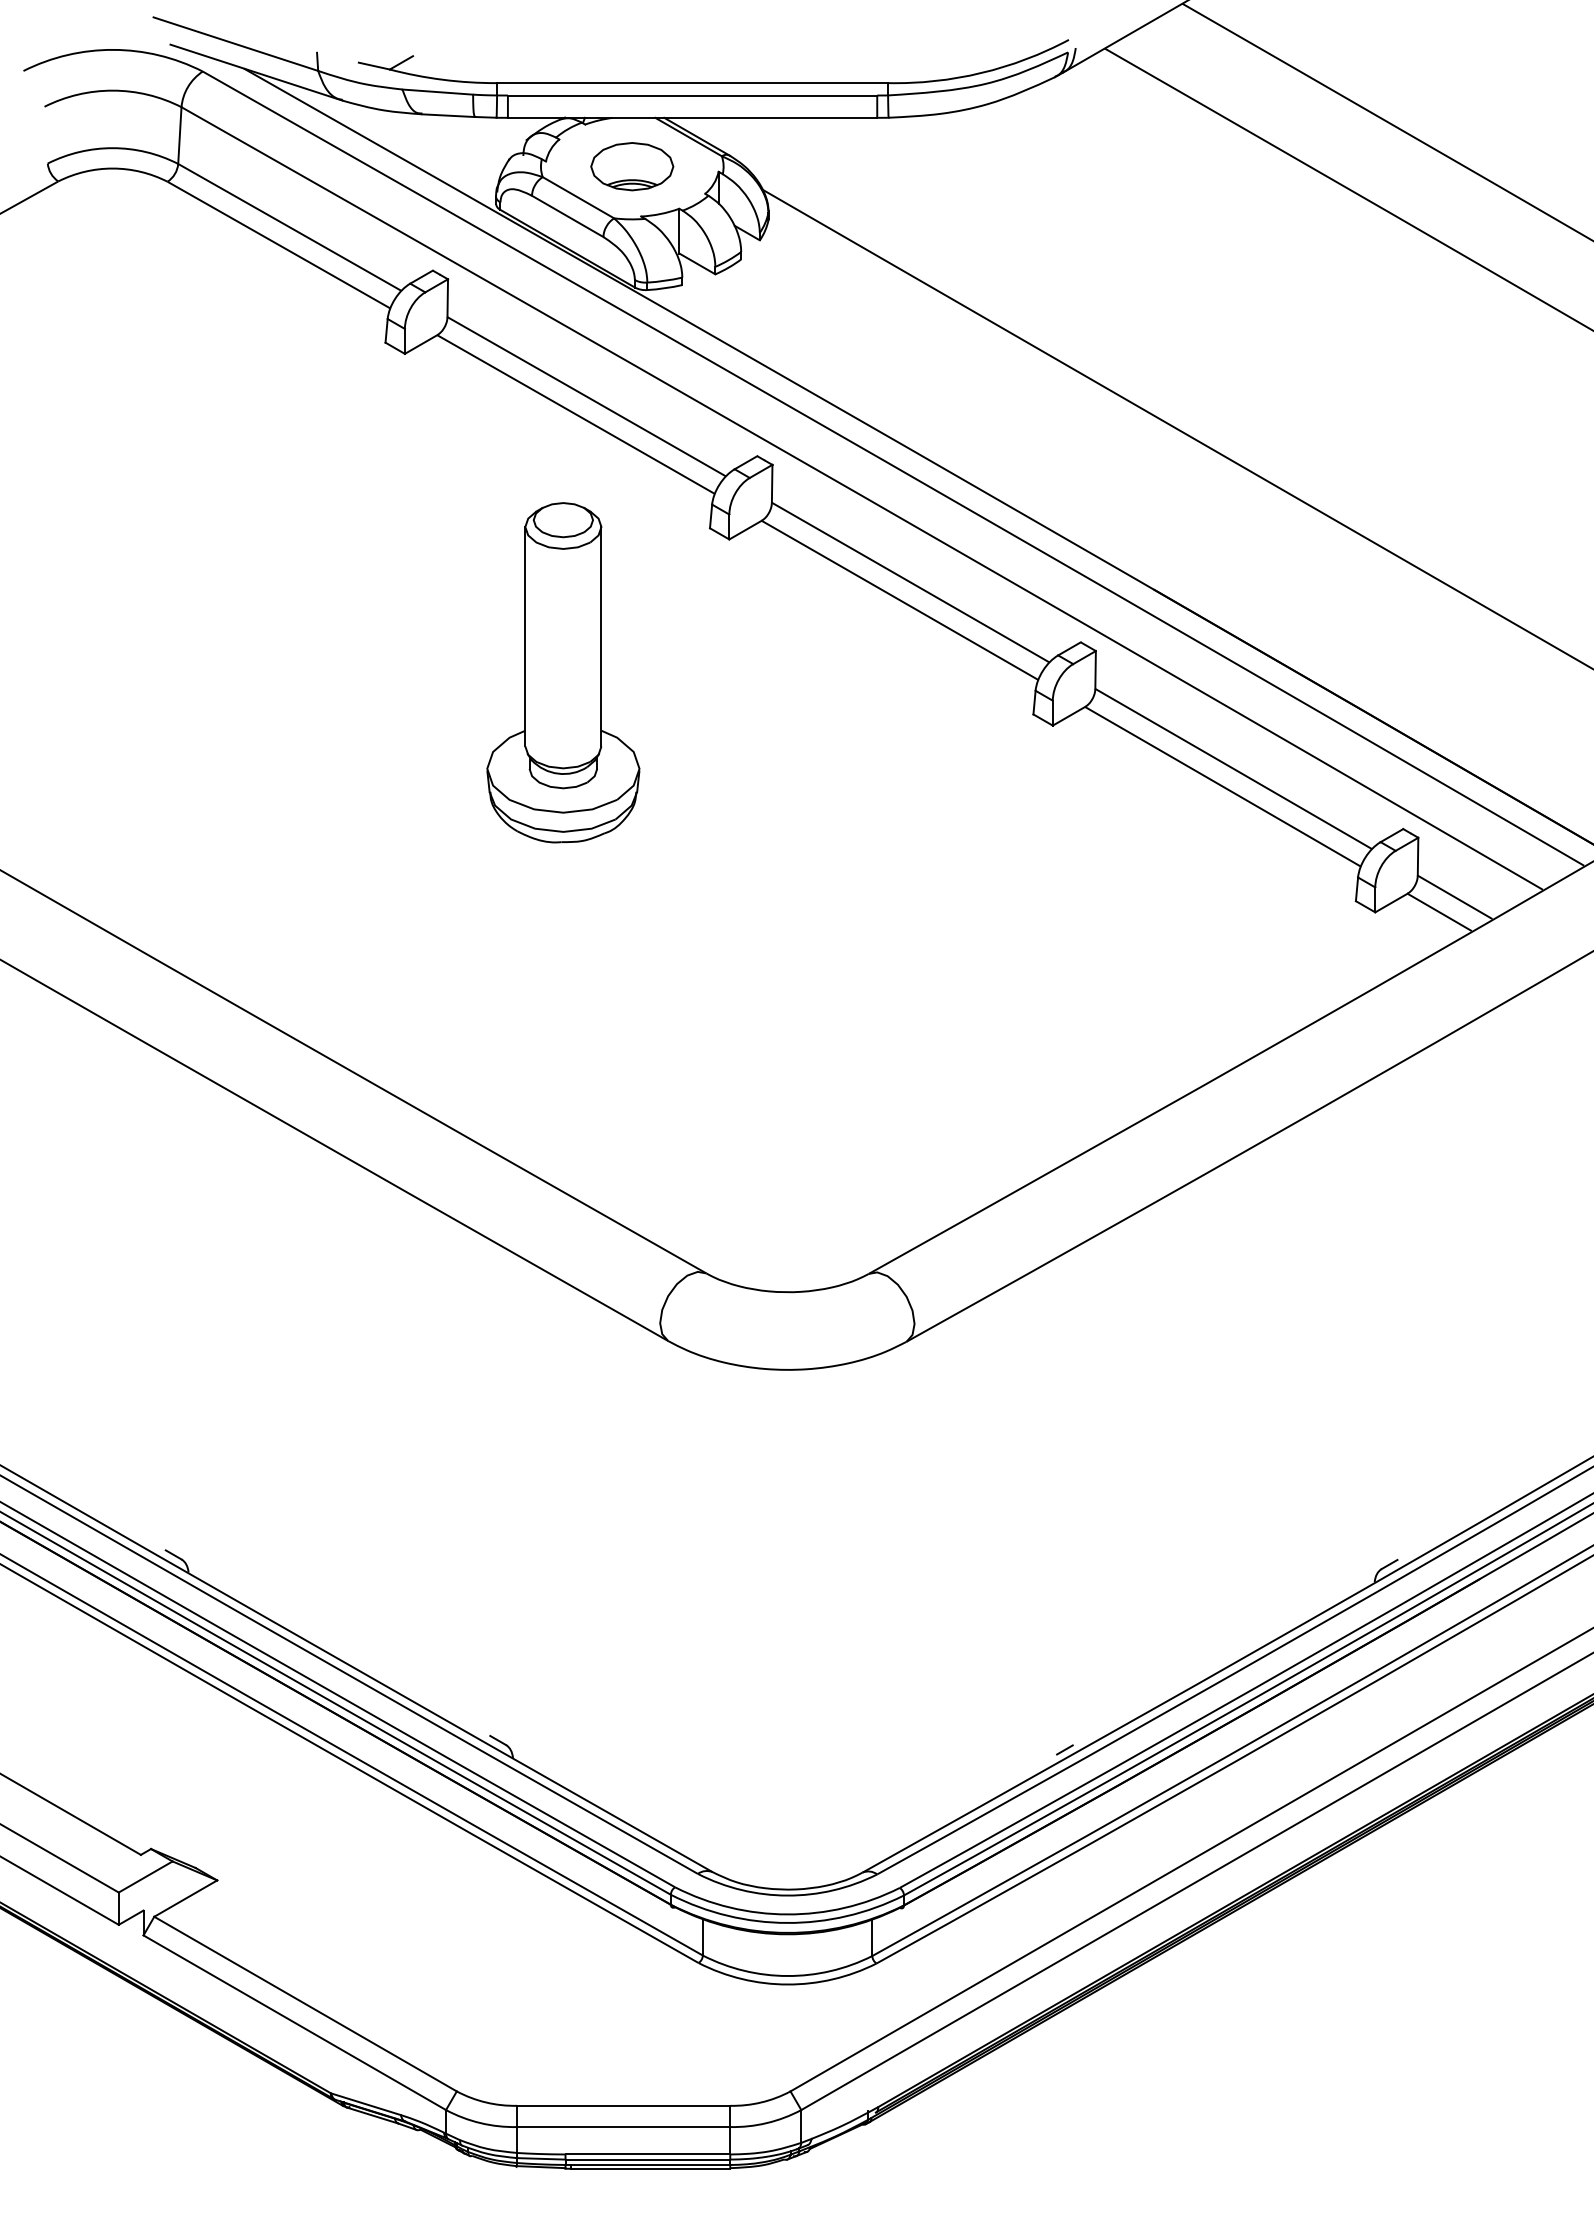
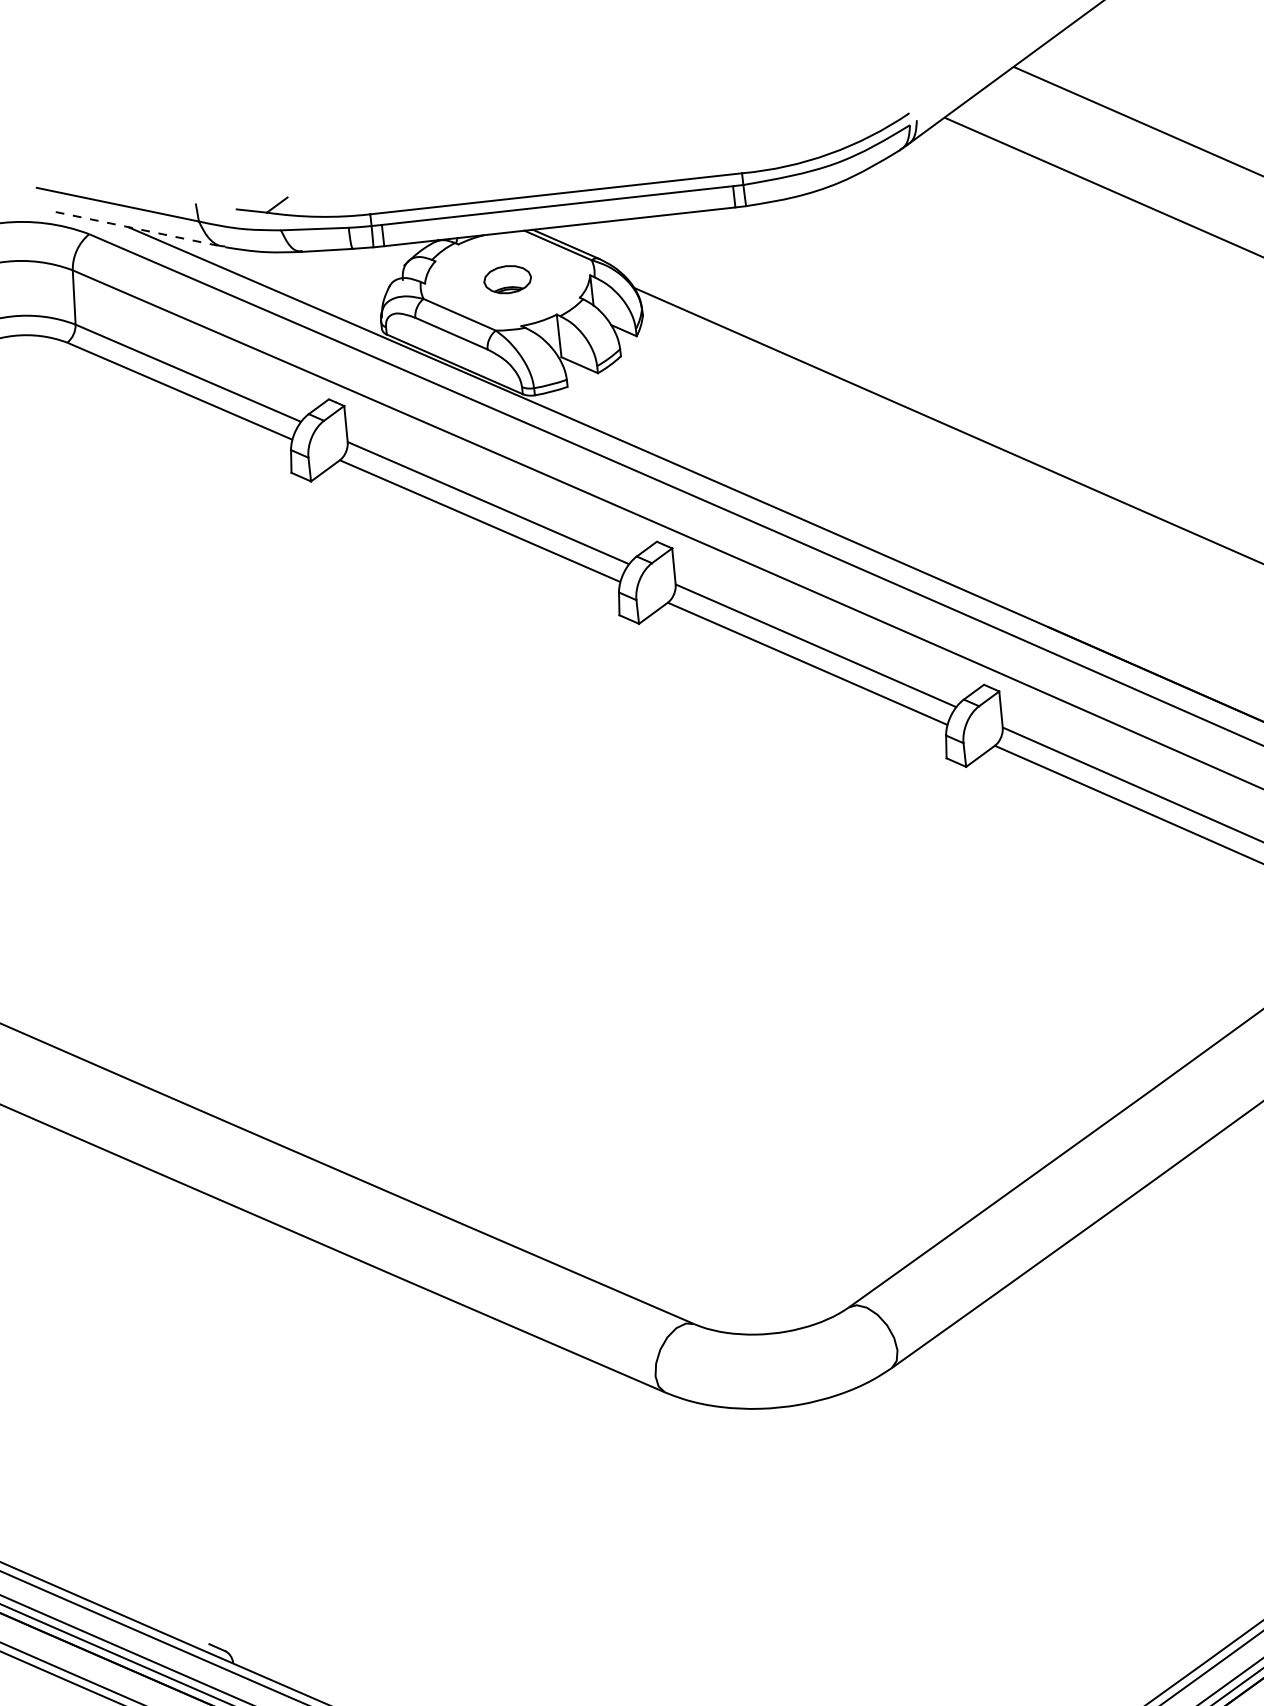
line: (256, 72) -> (140, 229), solid -> dashed
part: (632, 166) -> (507, 279), size x0.6
part: (563, 672) -> (495, 767), removed

